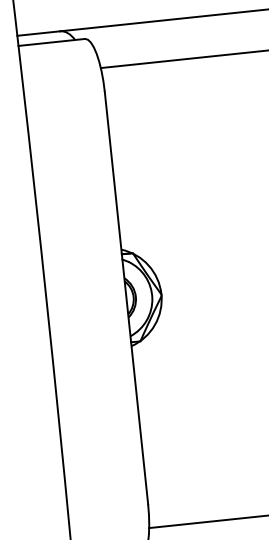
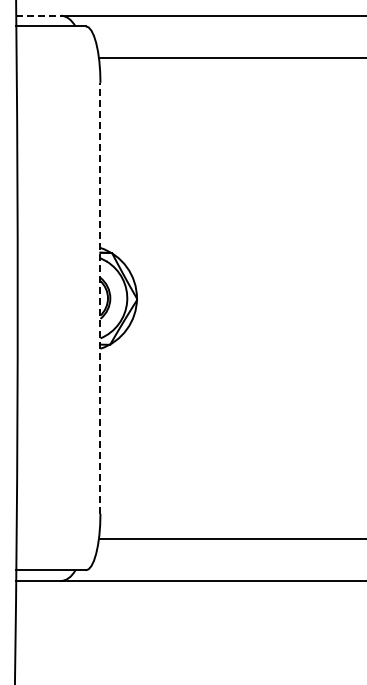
line: (39, 33) -> (39, 15), solid -> dashed
line: (126, 297) -> (100, 297), solid -> dashed

